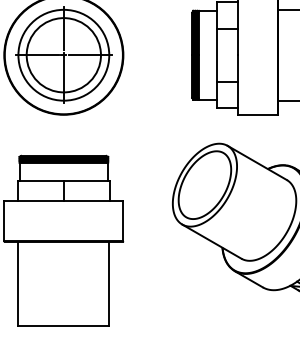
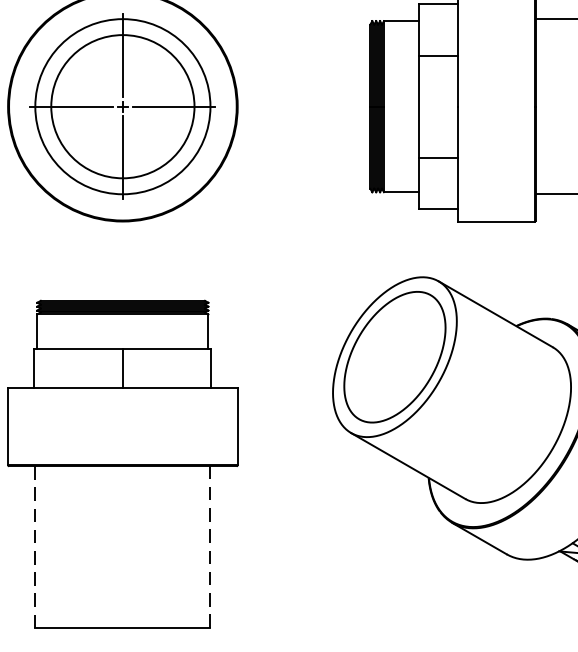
line: (18, 283) -> (35, 546), solid -> dashed
line: (109, 283) -> (210, 546), solid -> dashed

